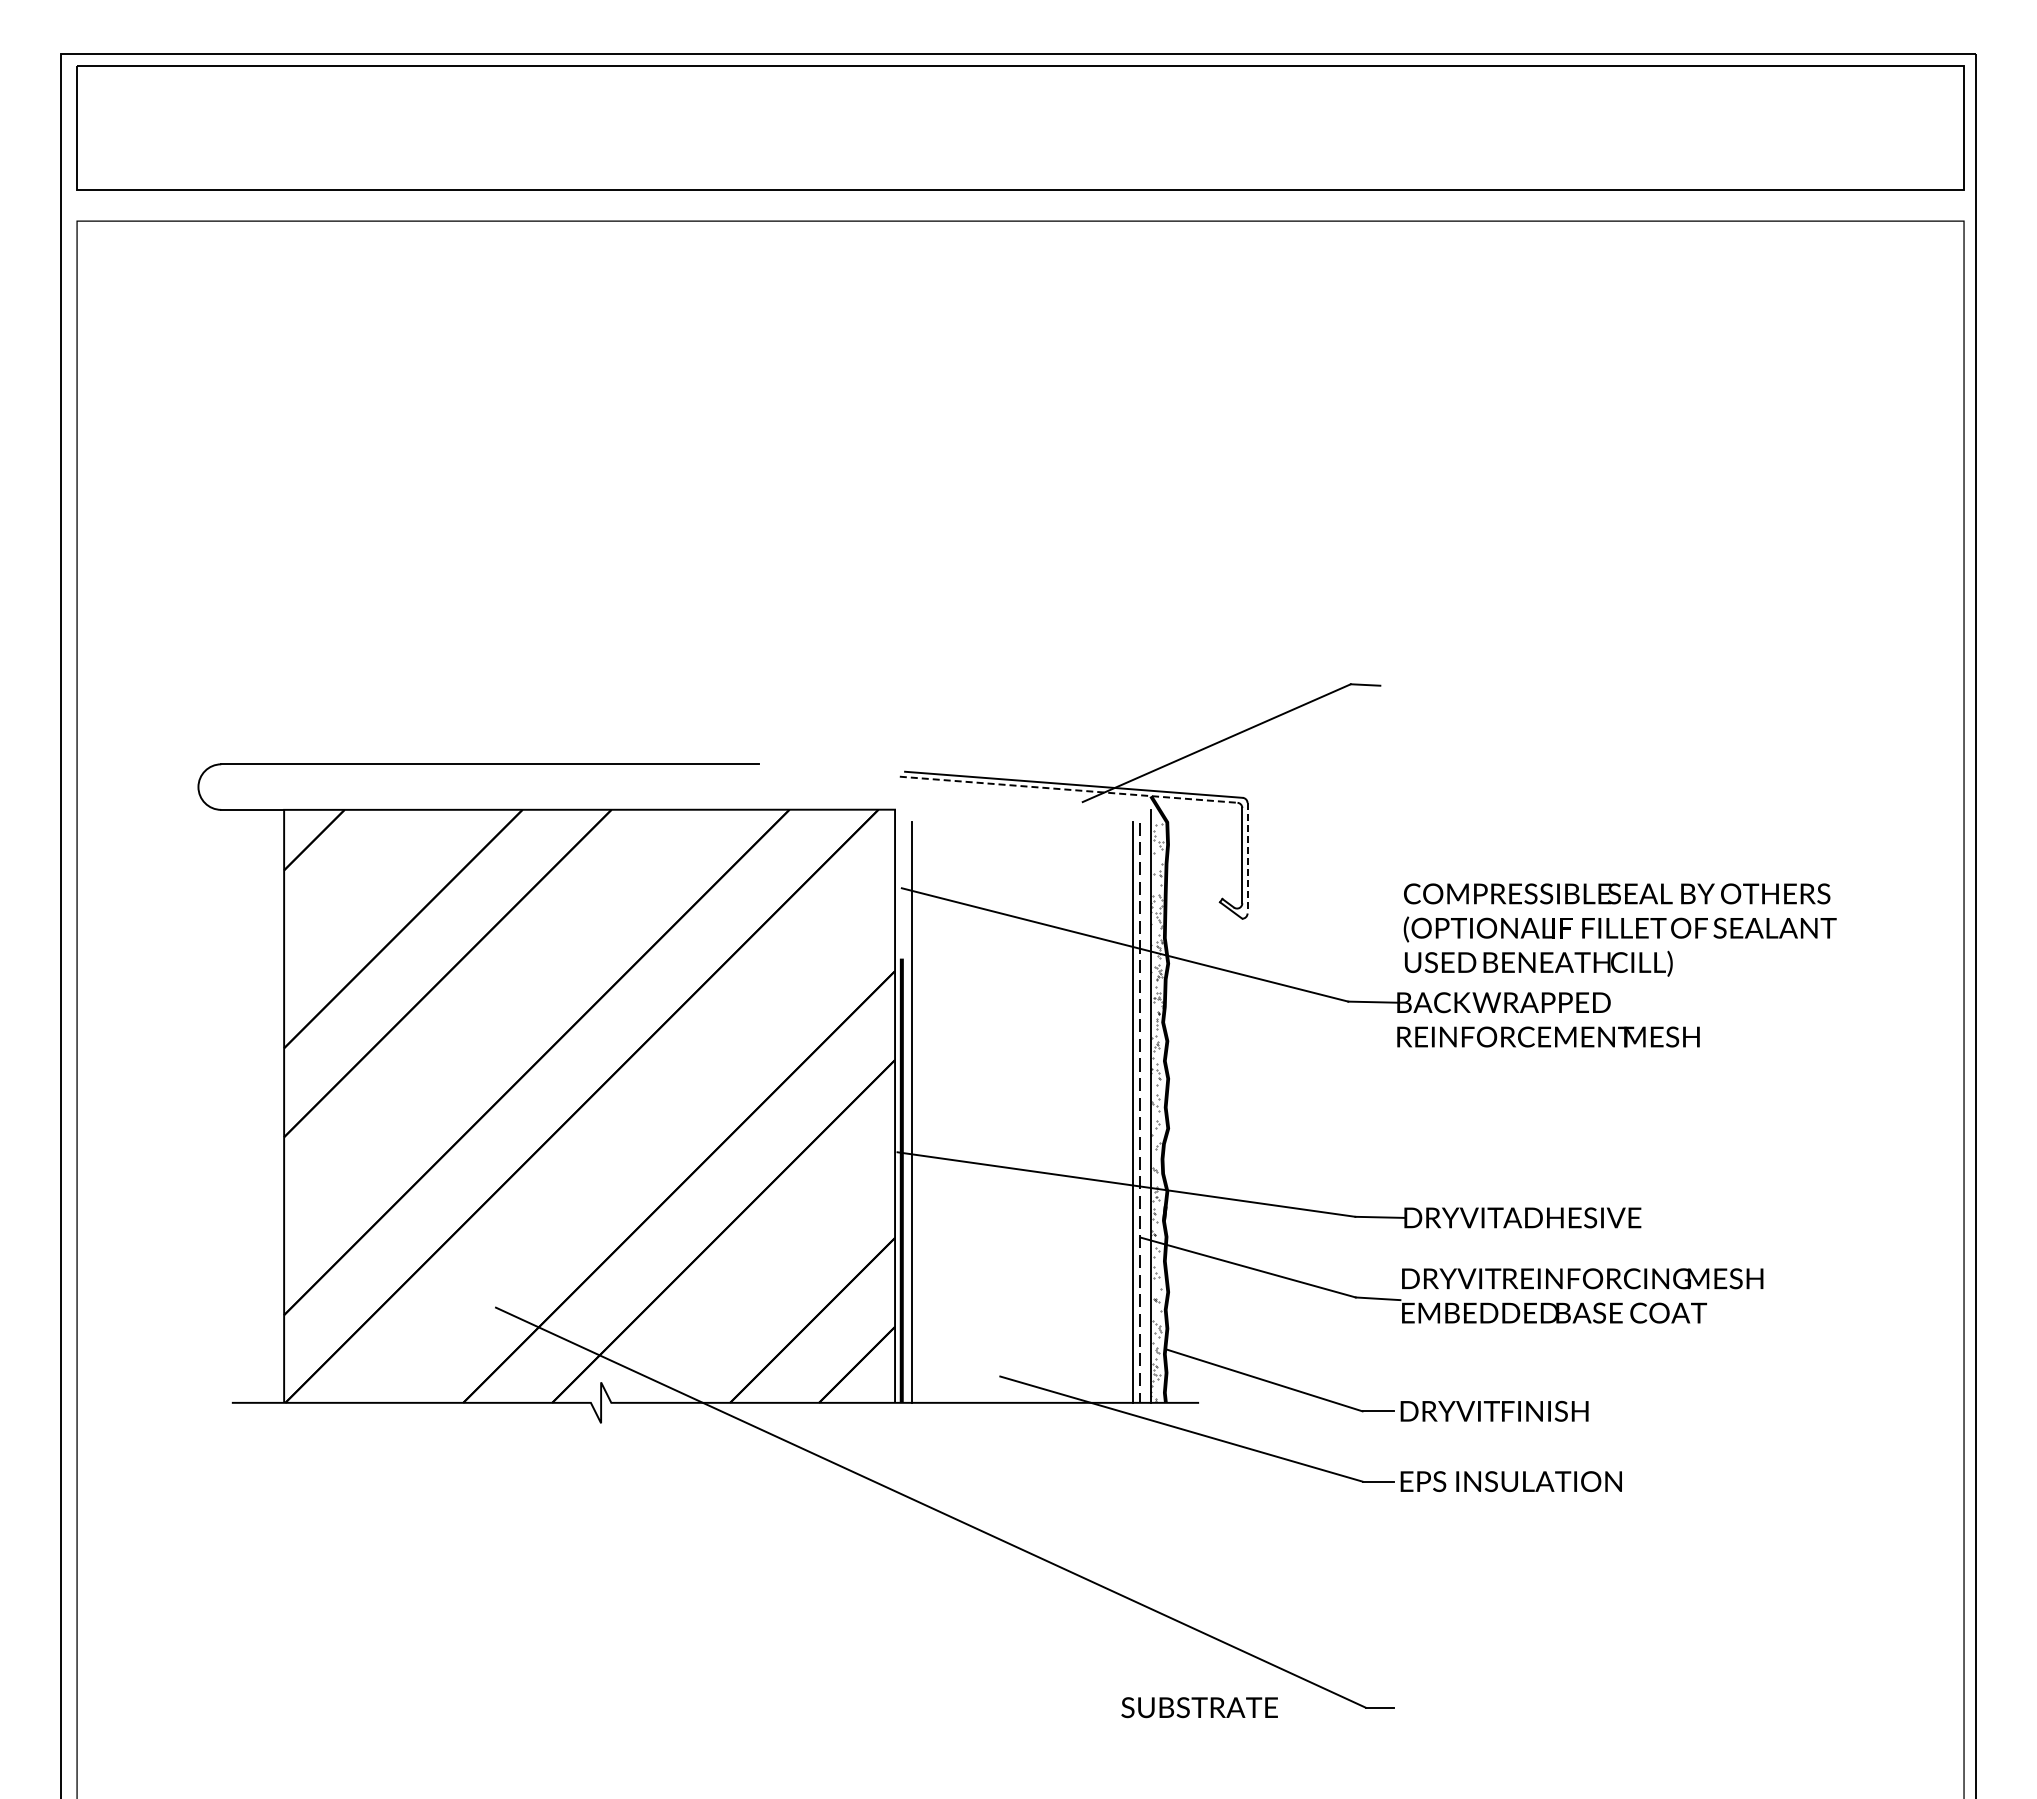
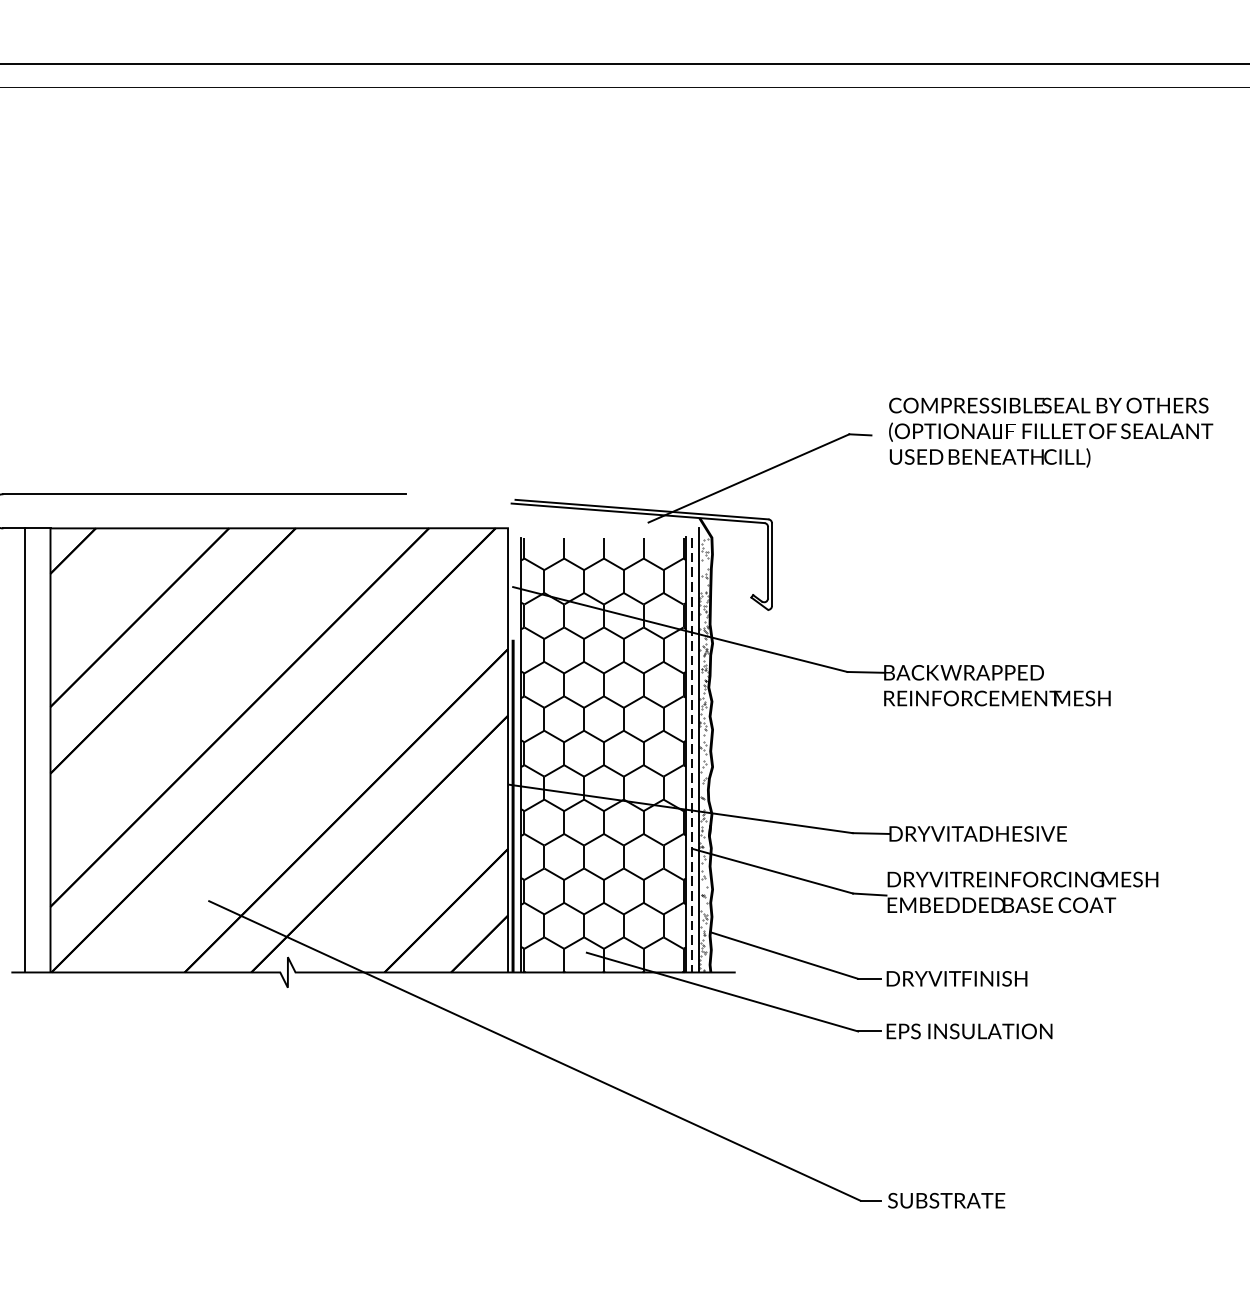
line: (1069, 789) -> (638, 513), dashed -> solid
line: (1247, 858) -> (771, 564), dashed -> solid
text: (1619, 929) -> (1050, 432), moved
line: (250, 1105) -> (25, 749), added
hatch: (1022, 1112) -> (603, 755), added
text: (1199, 1707) -> (946, 1200), moved

